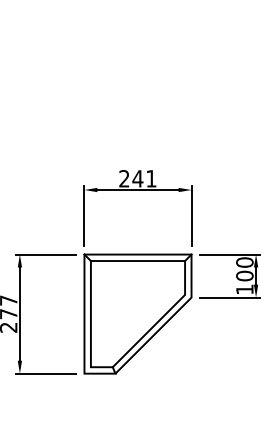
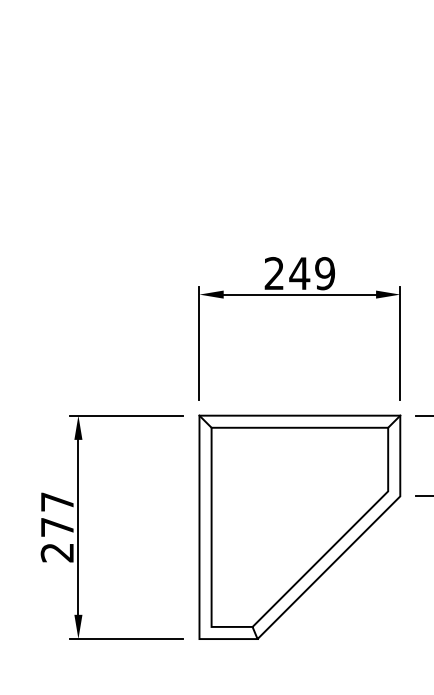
text: (151, 178) -> (325, 273), 241 -> 249

